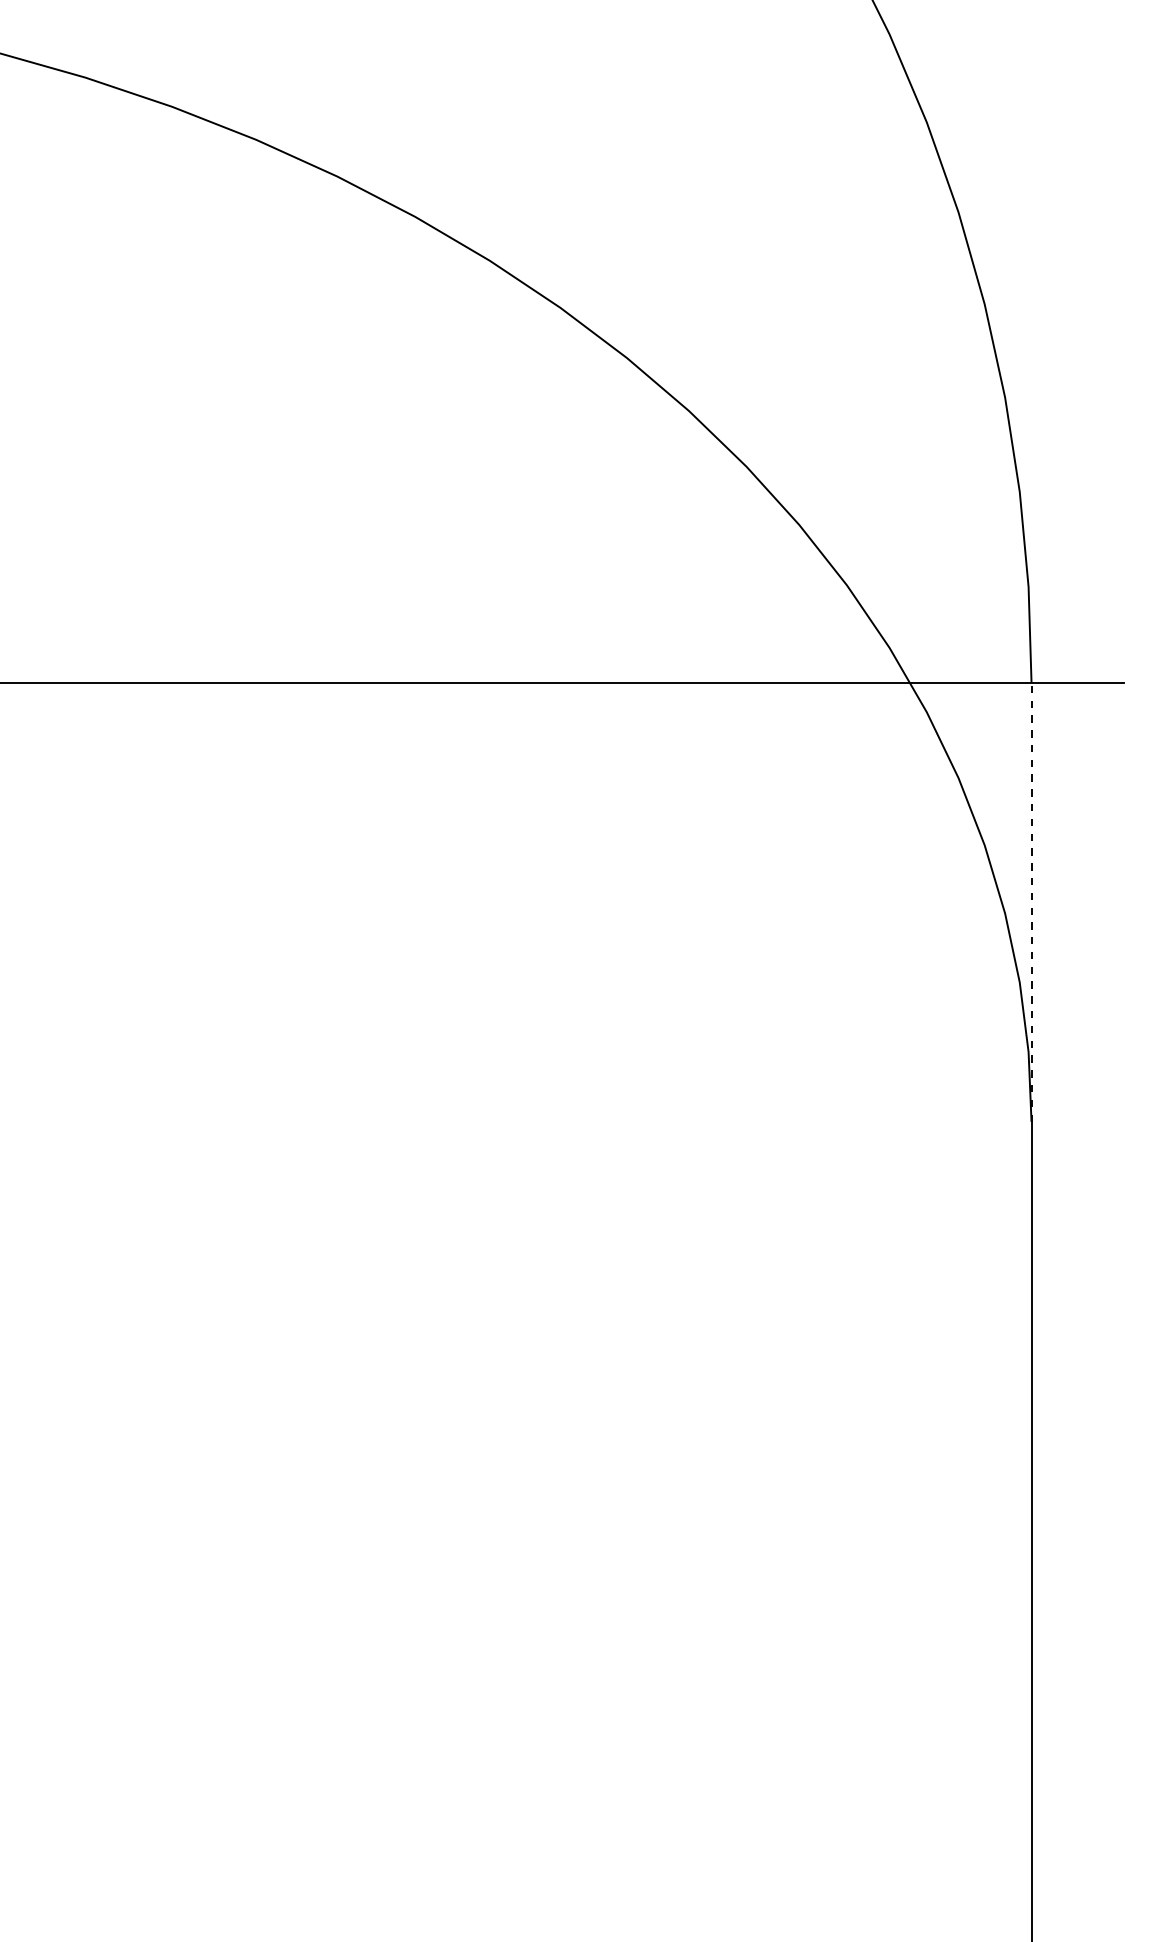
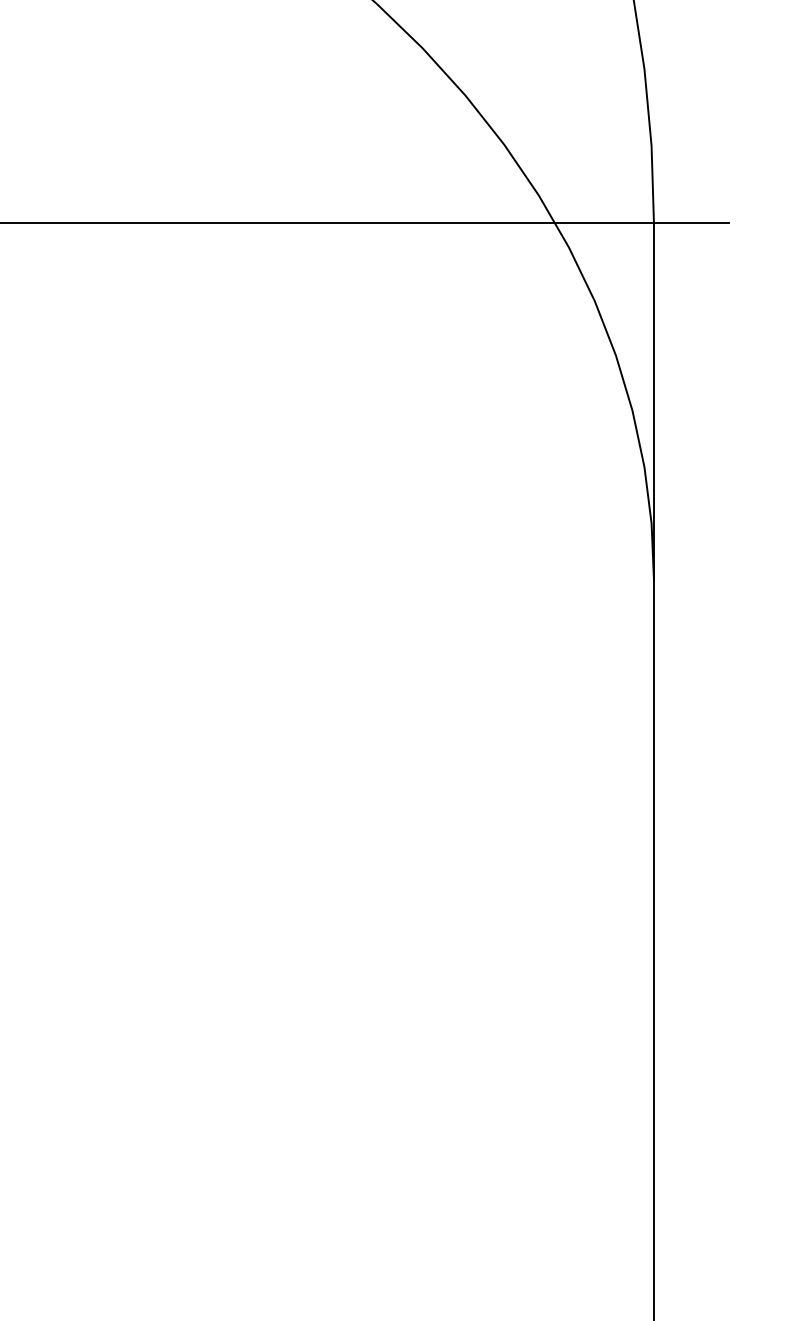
line: (1031, 902) -> (653, 401), dashed -> solid

